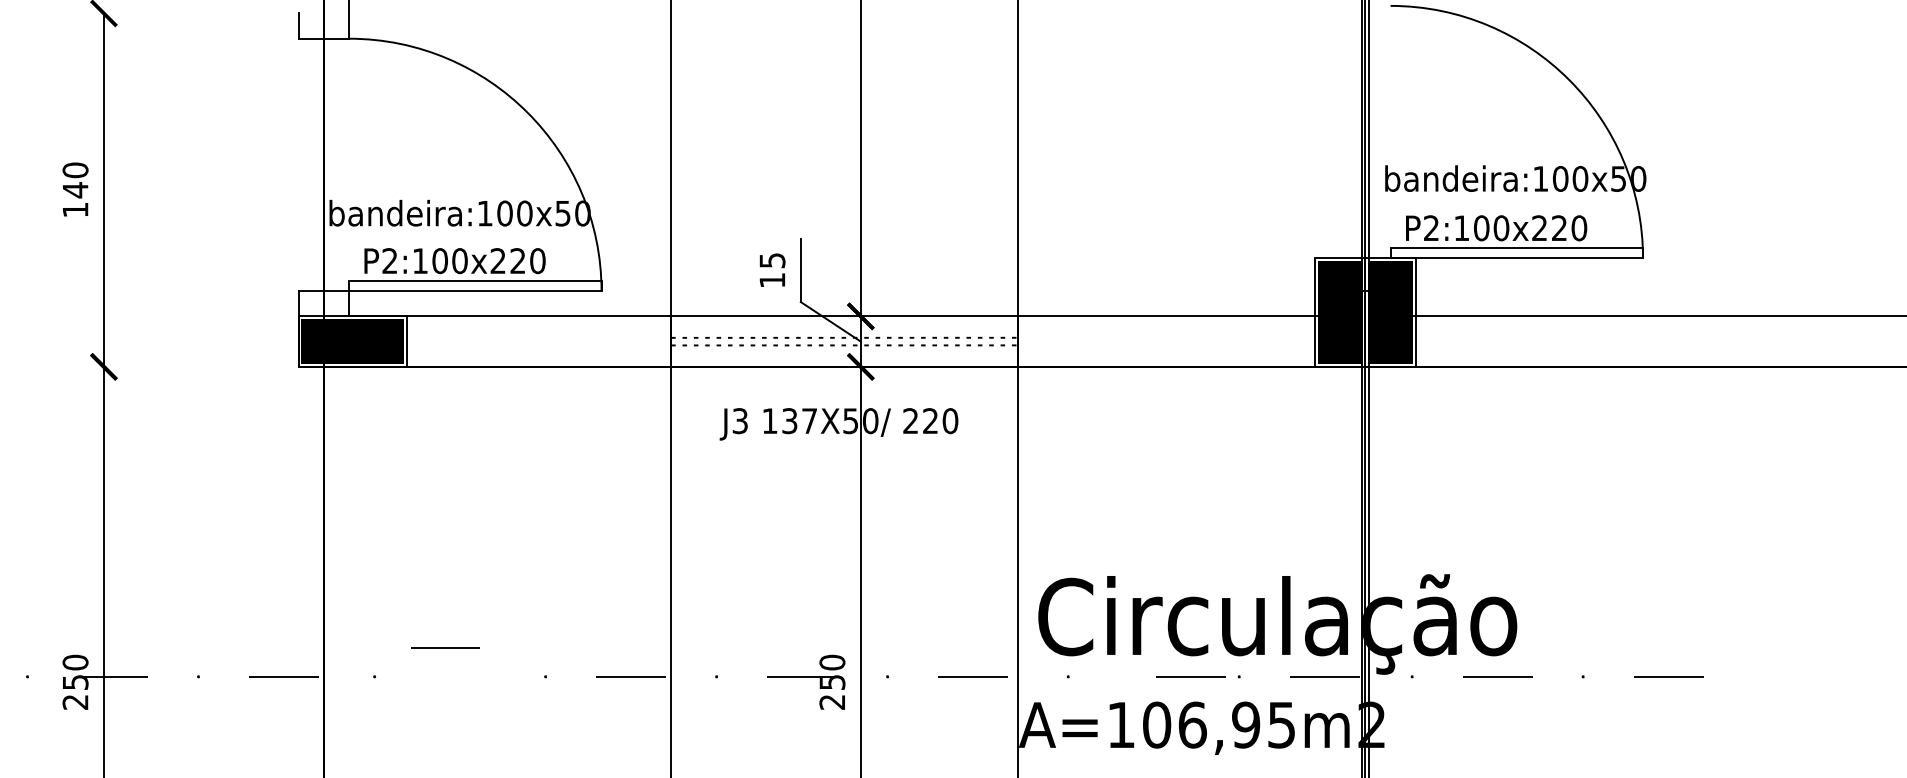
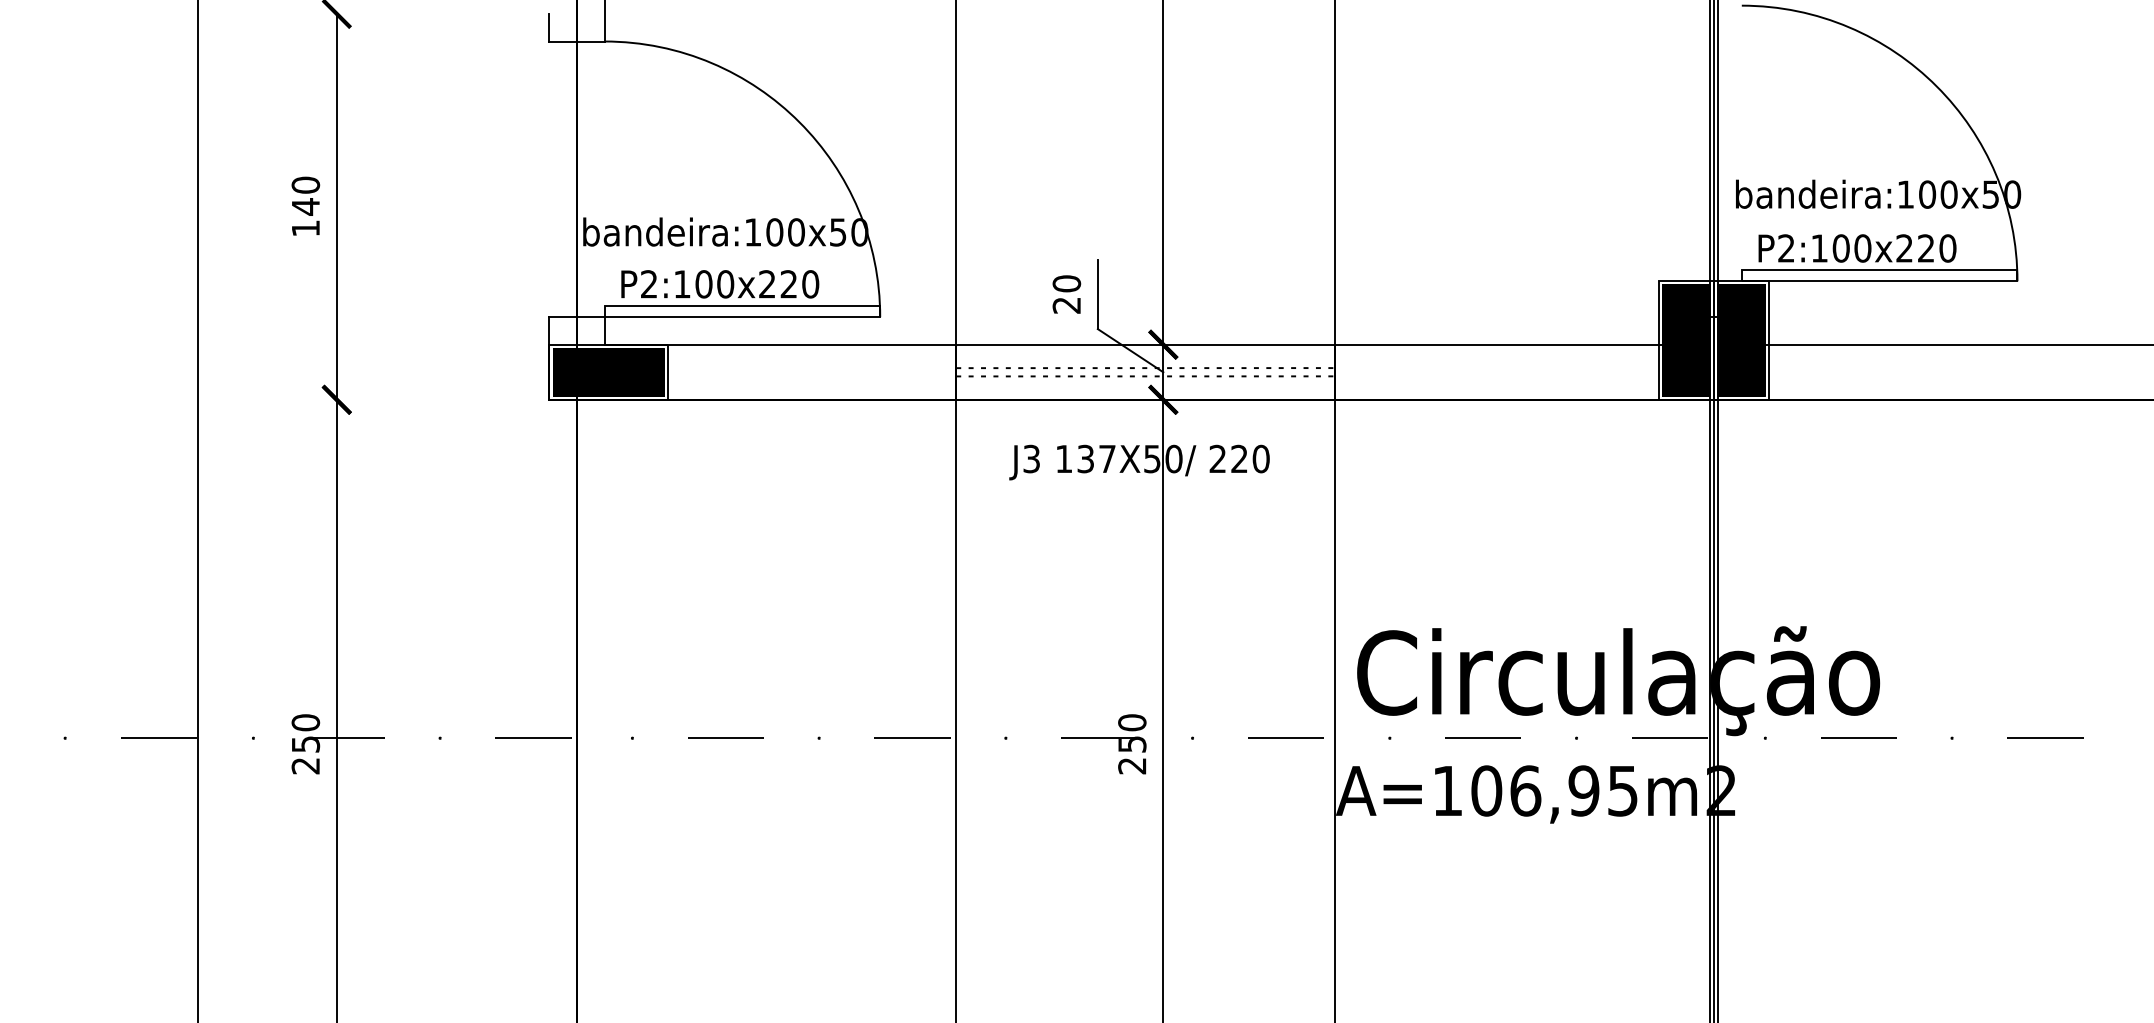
text: (772, 270) -> (1066, 294), 15 -> 20
line: (445, 646) -> (725, 737), moved
line: (1190, 676) -> (1482, 737), moved

